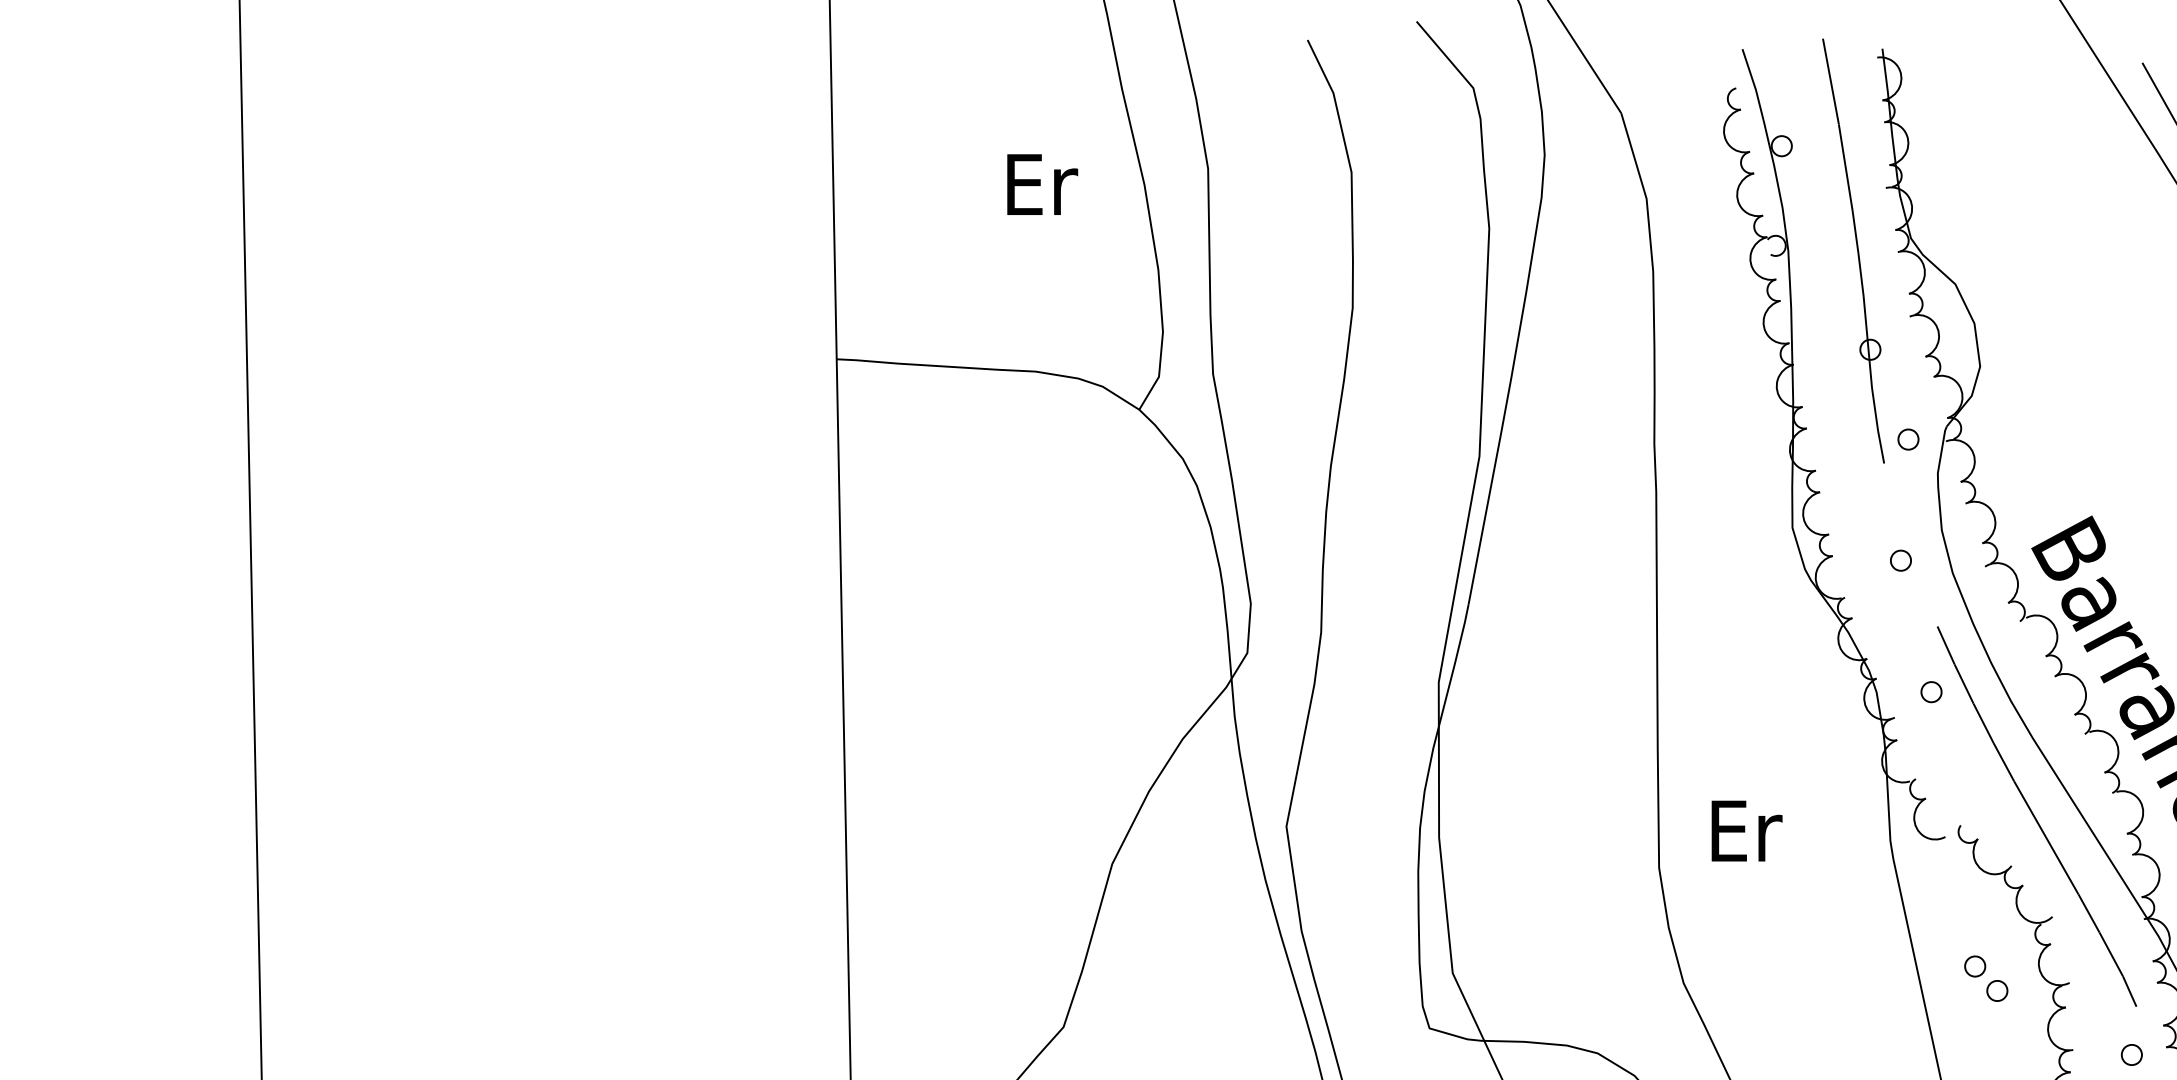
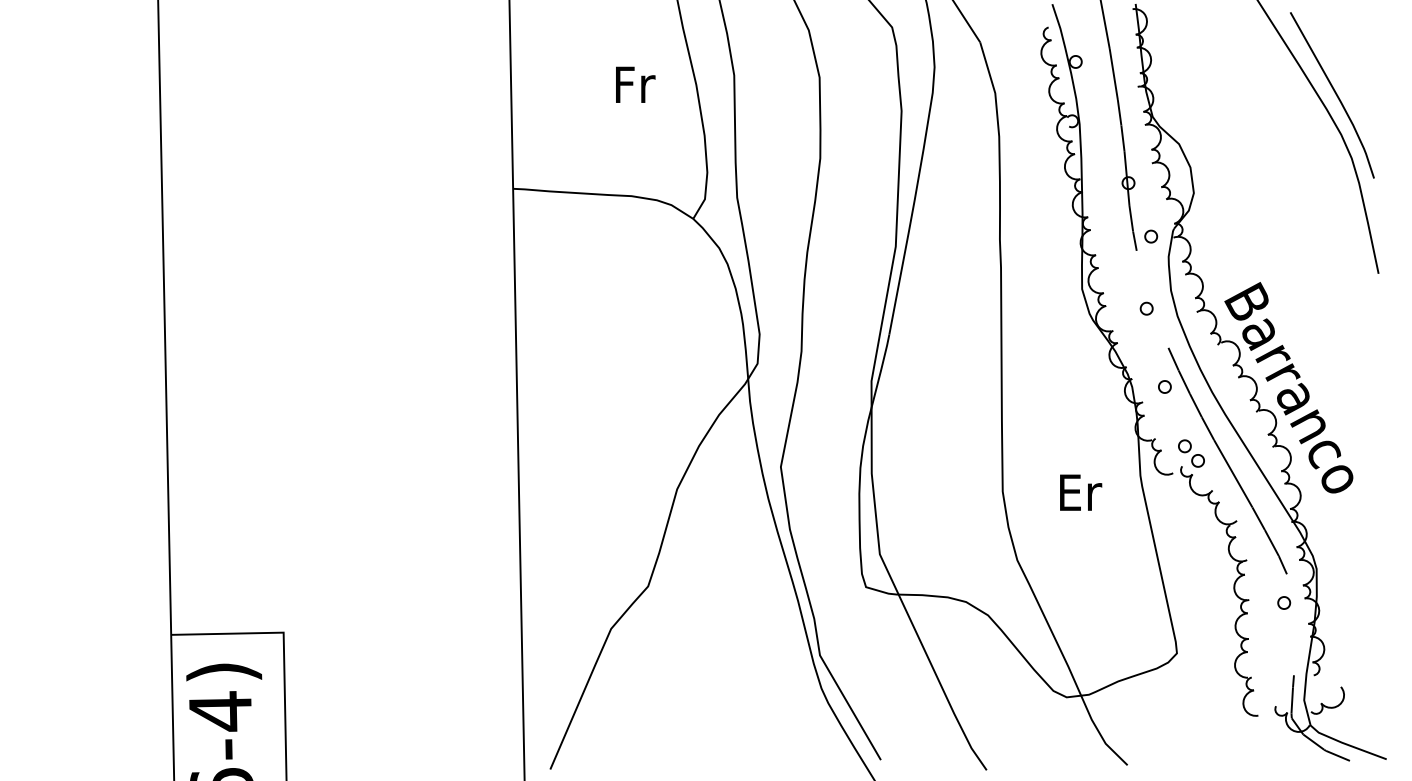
text: (1042, 184) -> (635, 84), Er -> Fr
text: (1747, 830) -> (1081, 492), moved
part: (1986, 978) -> (1191, 453), moved

